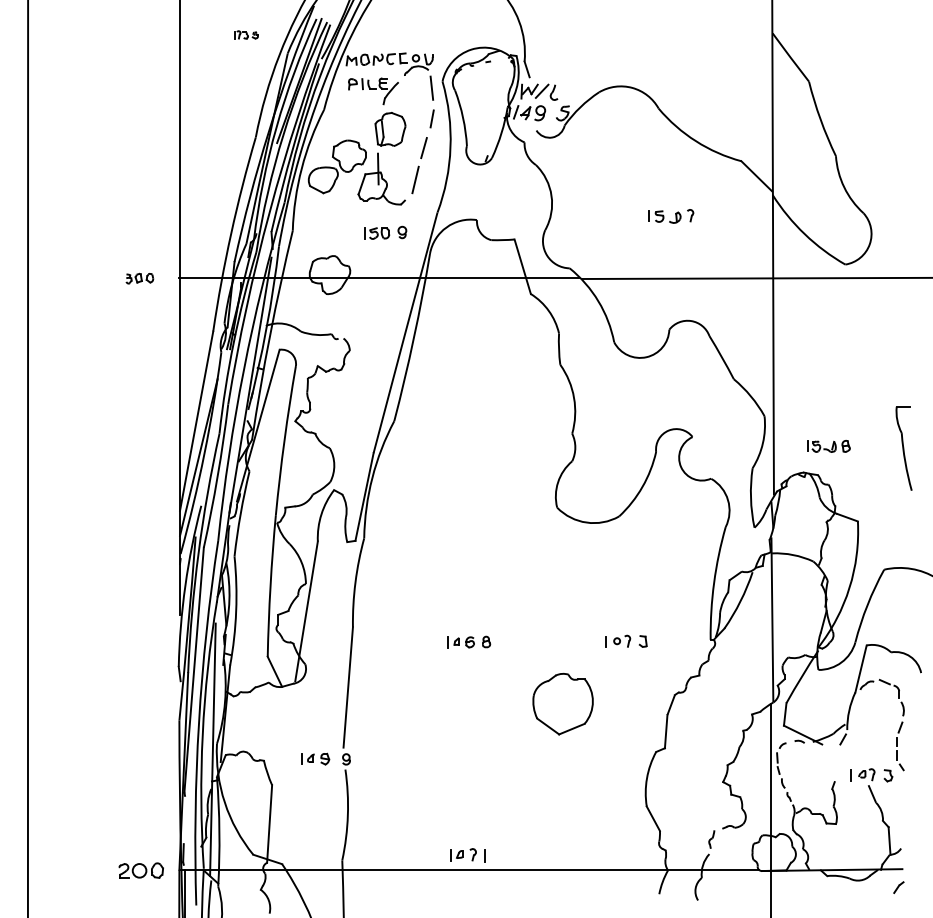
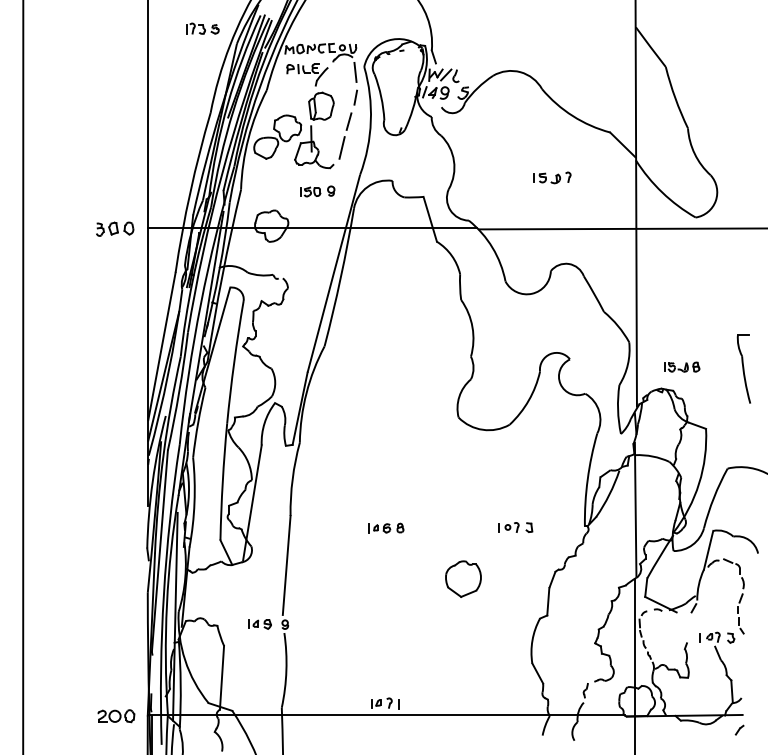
part: (245, 34) -> (202, 28), size x1.67
part: (140, 277) -> (115, 228), size x1.67
part: (563, 703) -> (463, 578), size x0.71

